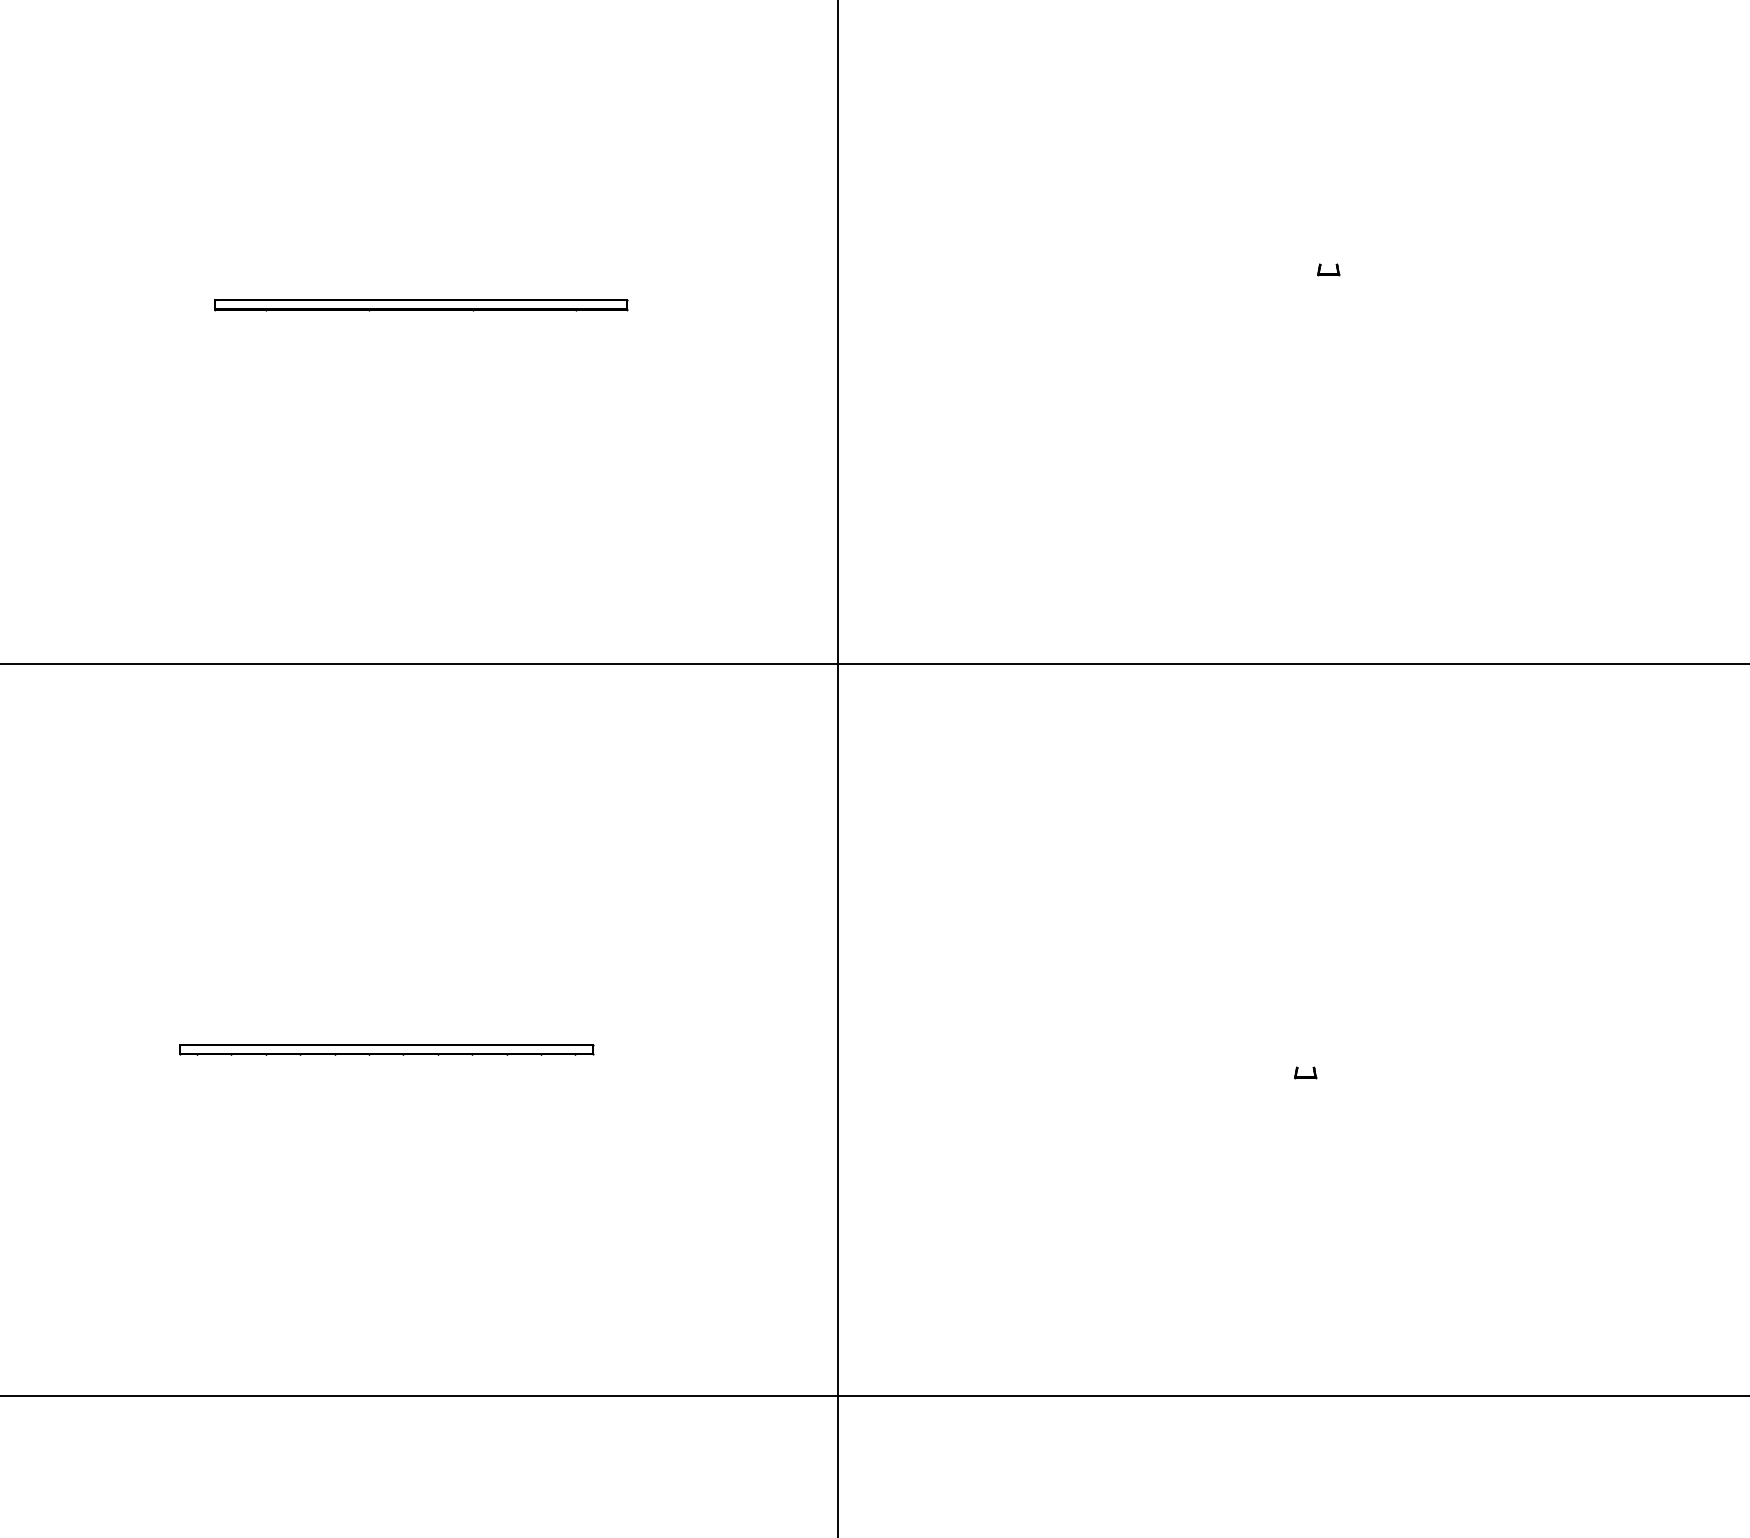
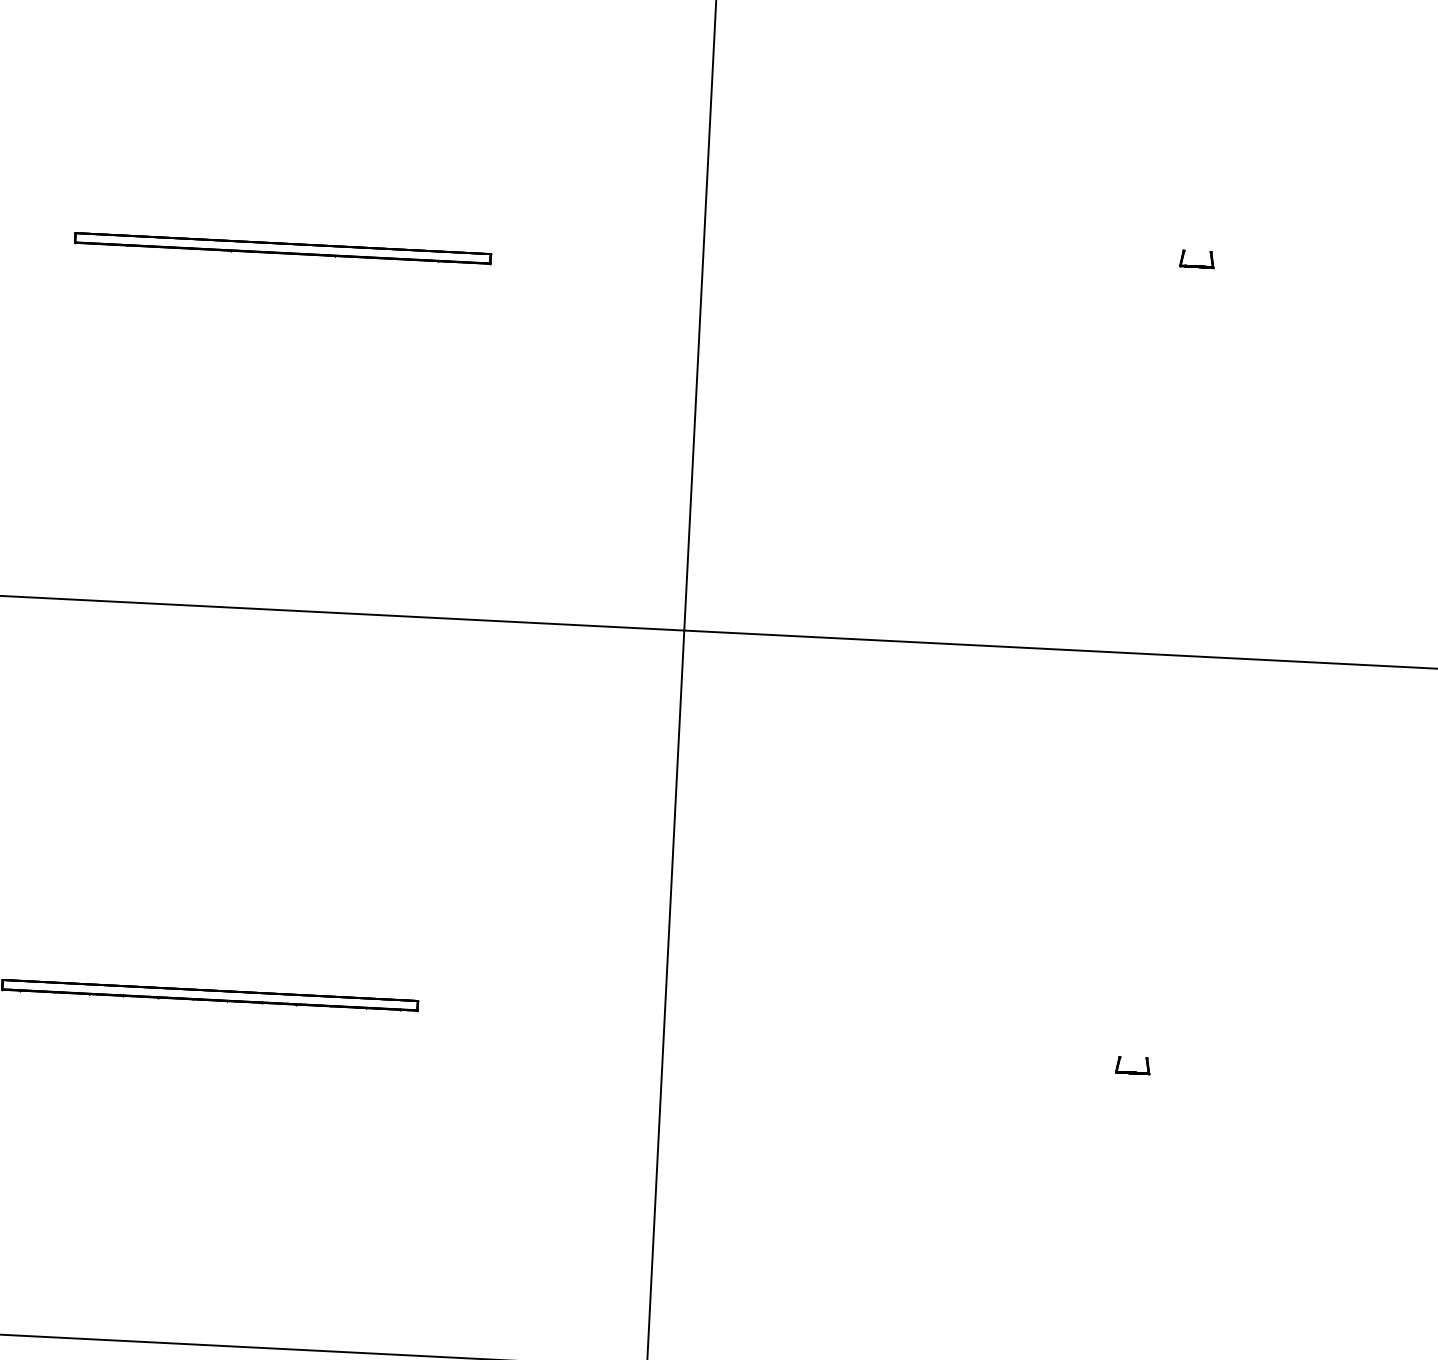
part: (1328, 269) -> (1197, 259), size x1.6
part: (1305, 1072) -> (1133, 1065), size x1.6

